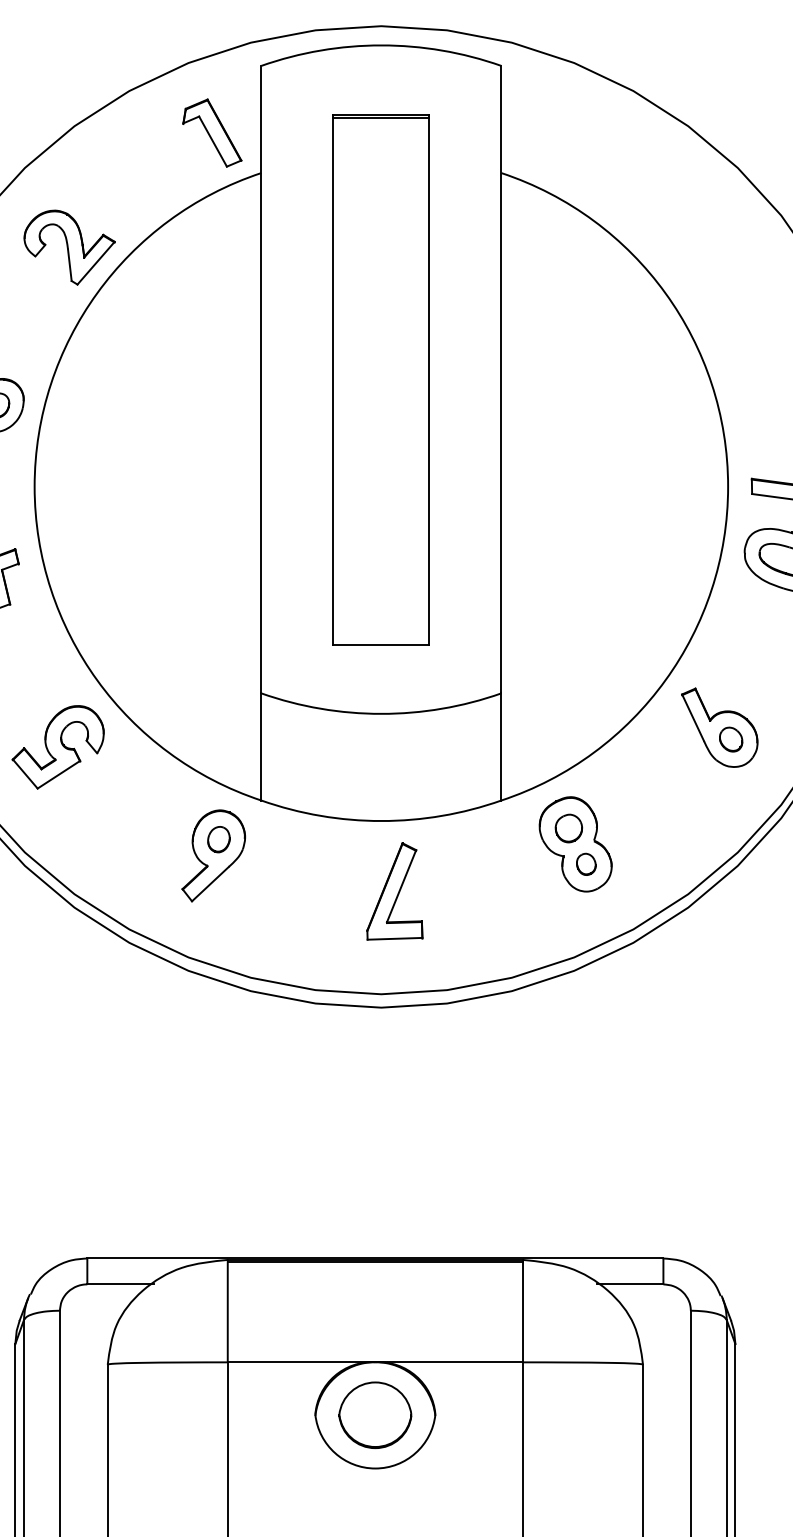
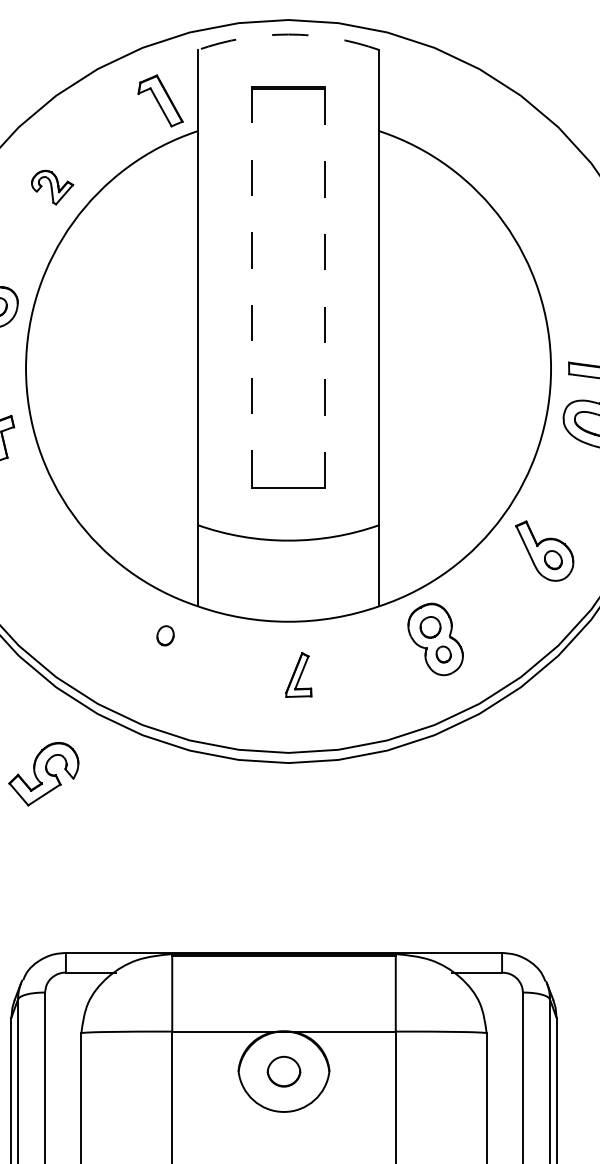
arc: (381, 45) -> (288, 34), solid -> dashed
part: (69, 247) -> (52, 187), size x0.6
line: (429, 379) -> (324, 287), solid -> dashed
line: (333, 380) -> (252, 288), solid -> dashed
part: (57, 747) -> (43, 774), moved
part: (213, 855) -> (161, 647), removed
part: (394, 891) -> (298, 675), size x0.6
part: (375, 1415) -> (284, 1071), size x0.6

